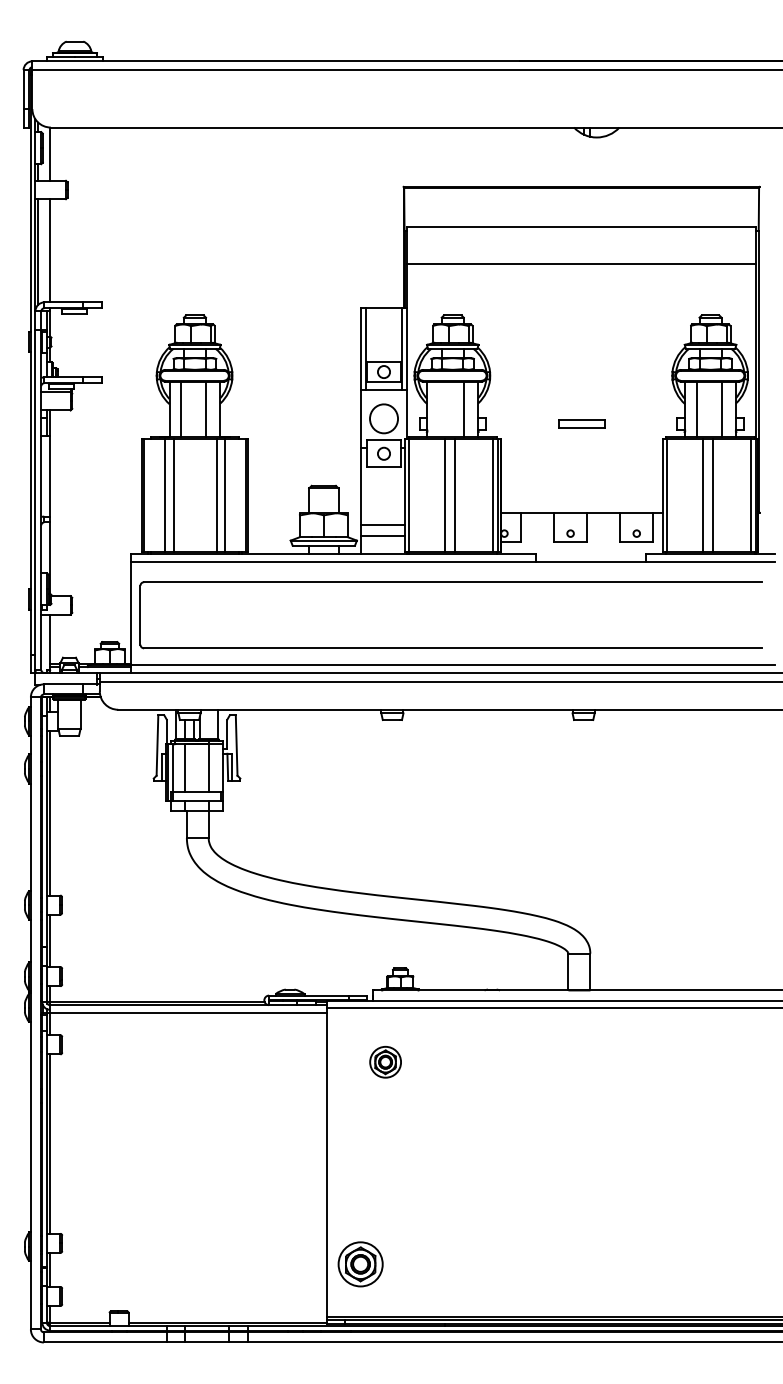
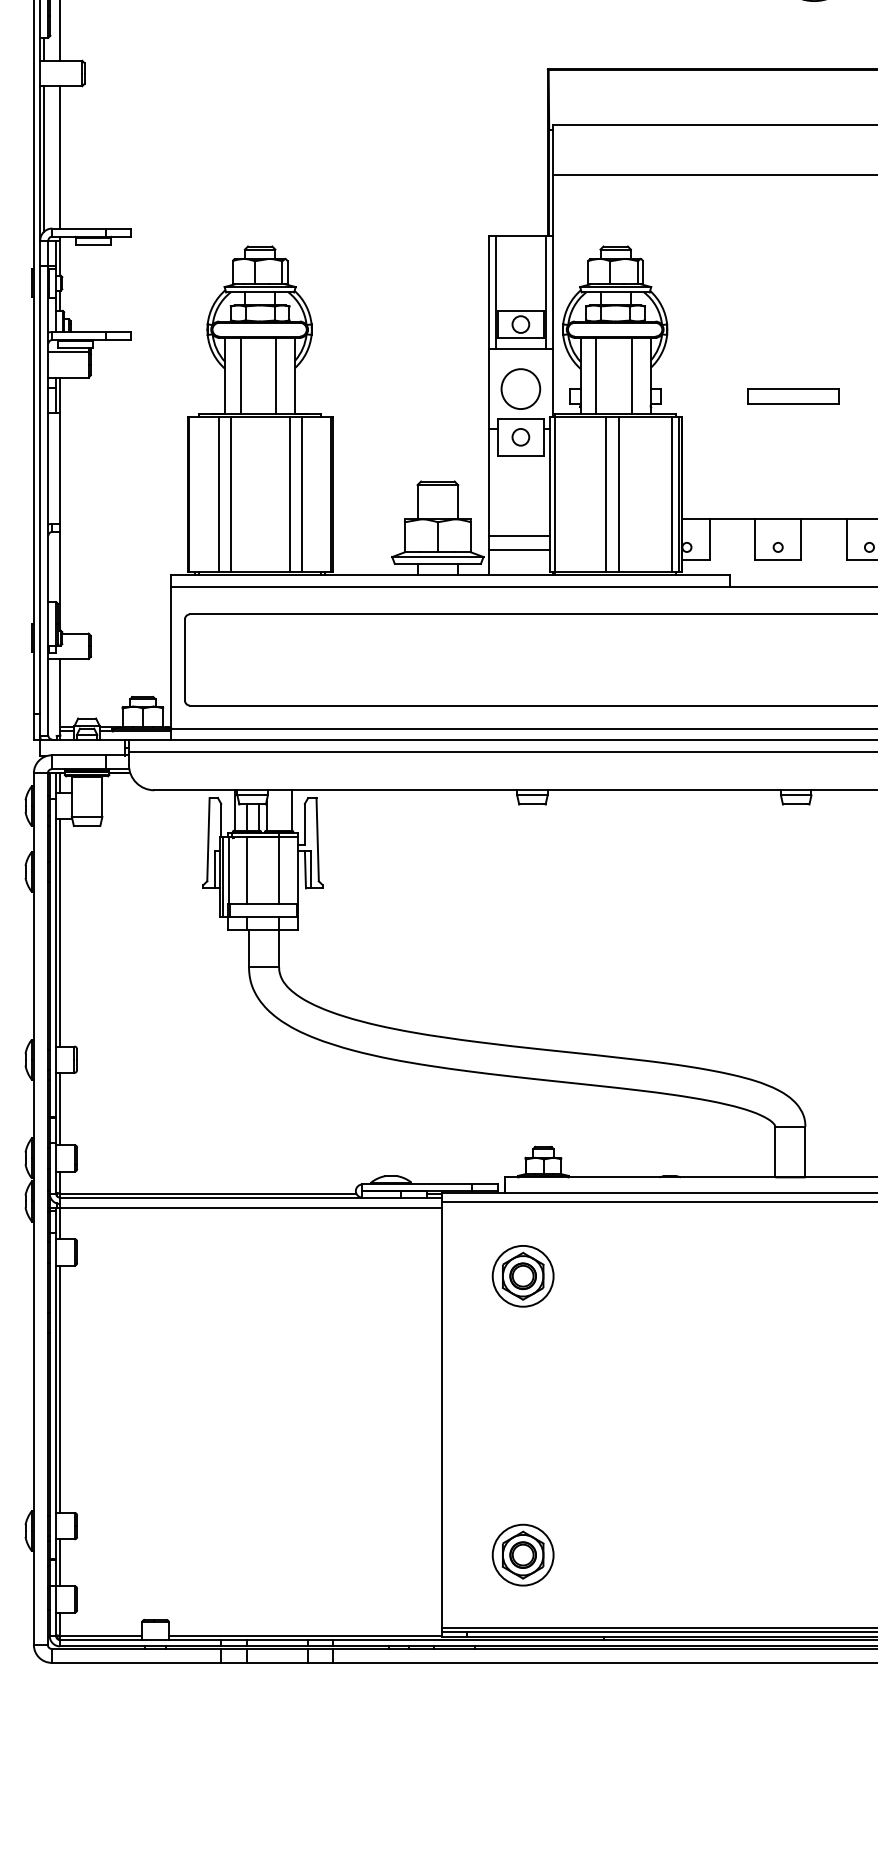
line: (438, 408) -> (596, 374), added
part: (581, 423) -> (793, 395), size x1.43
part: (385, 1062) -> (522, 1276), size x1.43
part: (360, 1264) -> (522, 1555), moved

